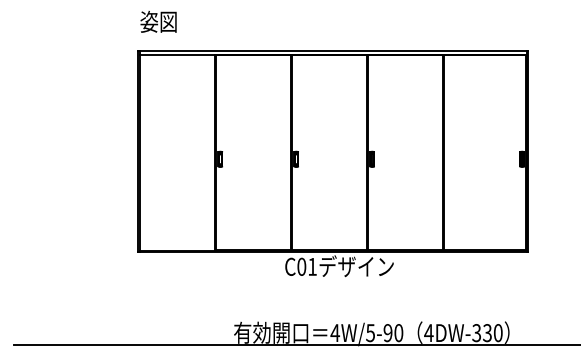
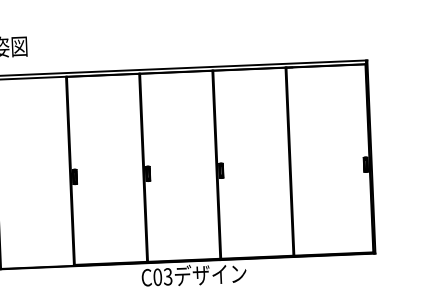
text: (312, 266) -> (168, 276), C01 -> C03

